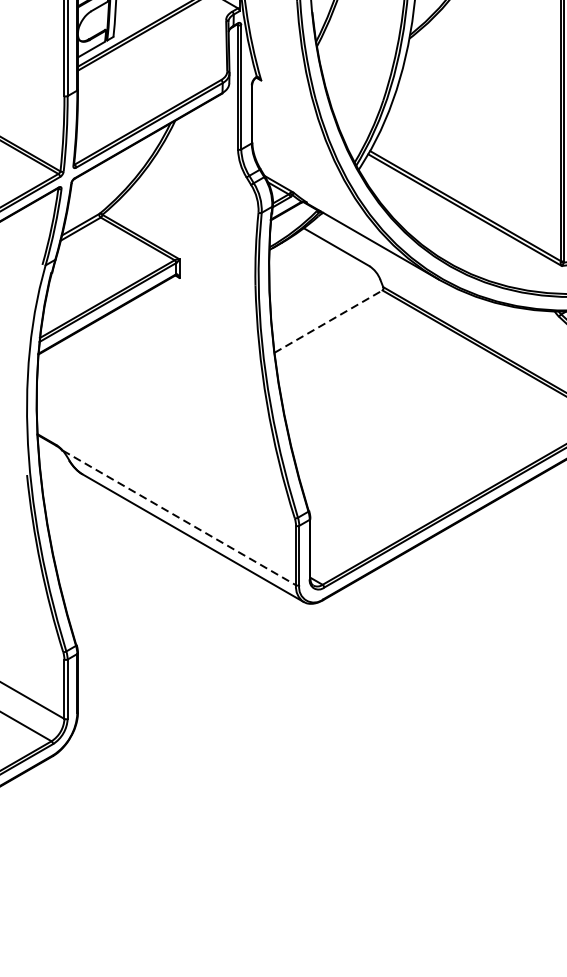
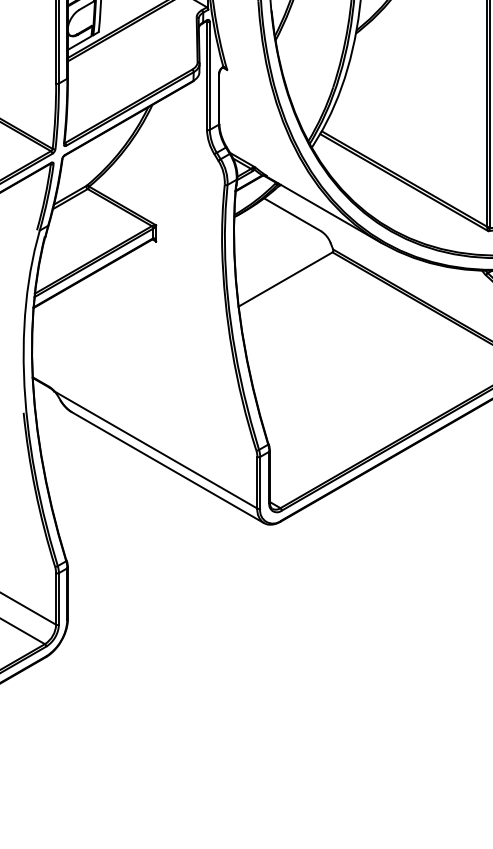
line: (329, 321) -> (286, 279), dashed -> solid
line: (179, 518) -> (156, 450), dashed -> solid

